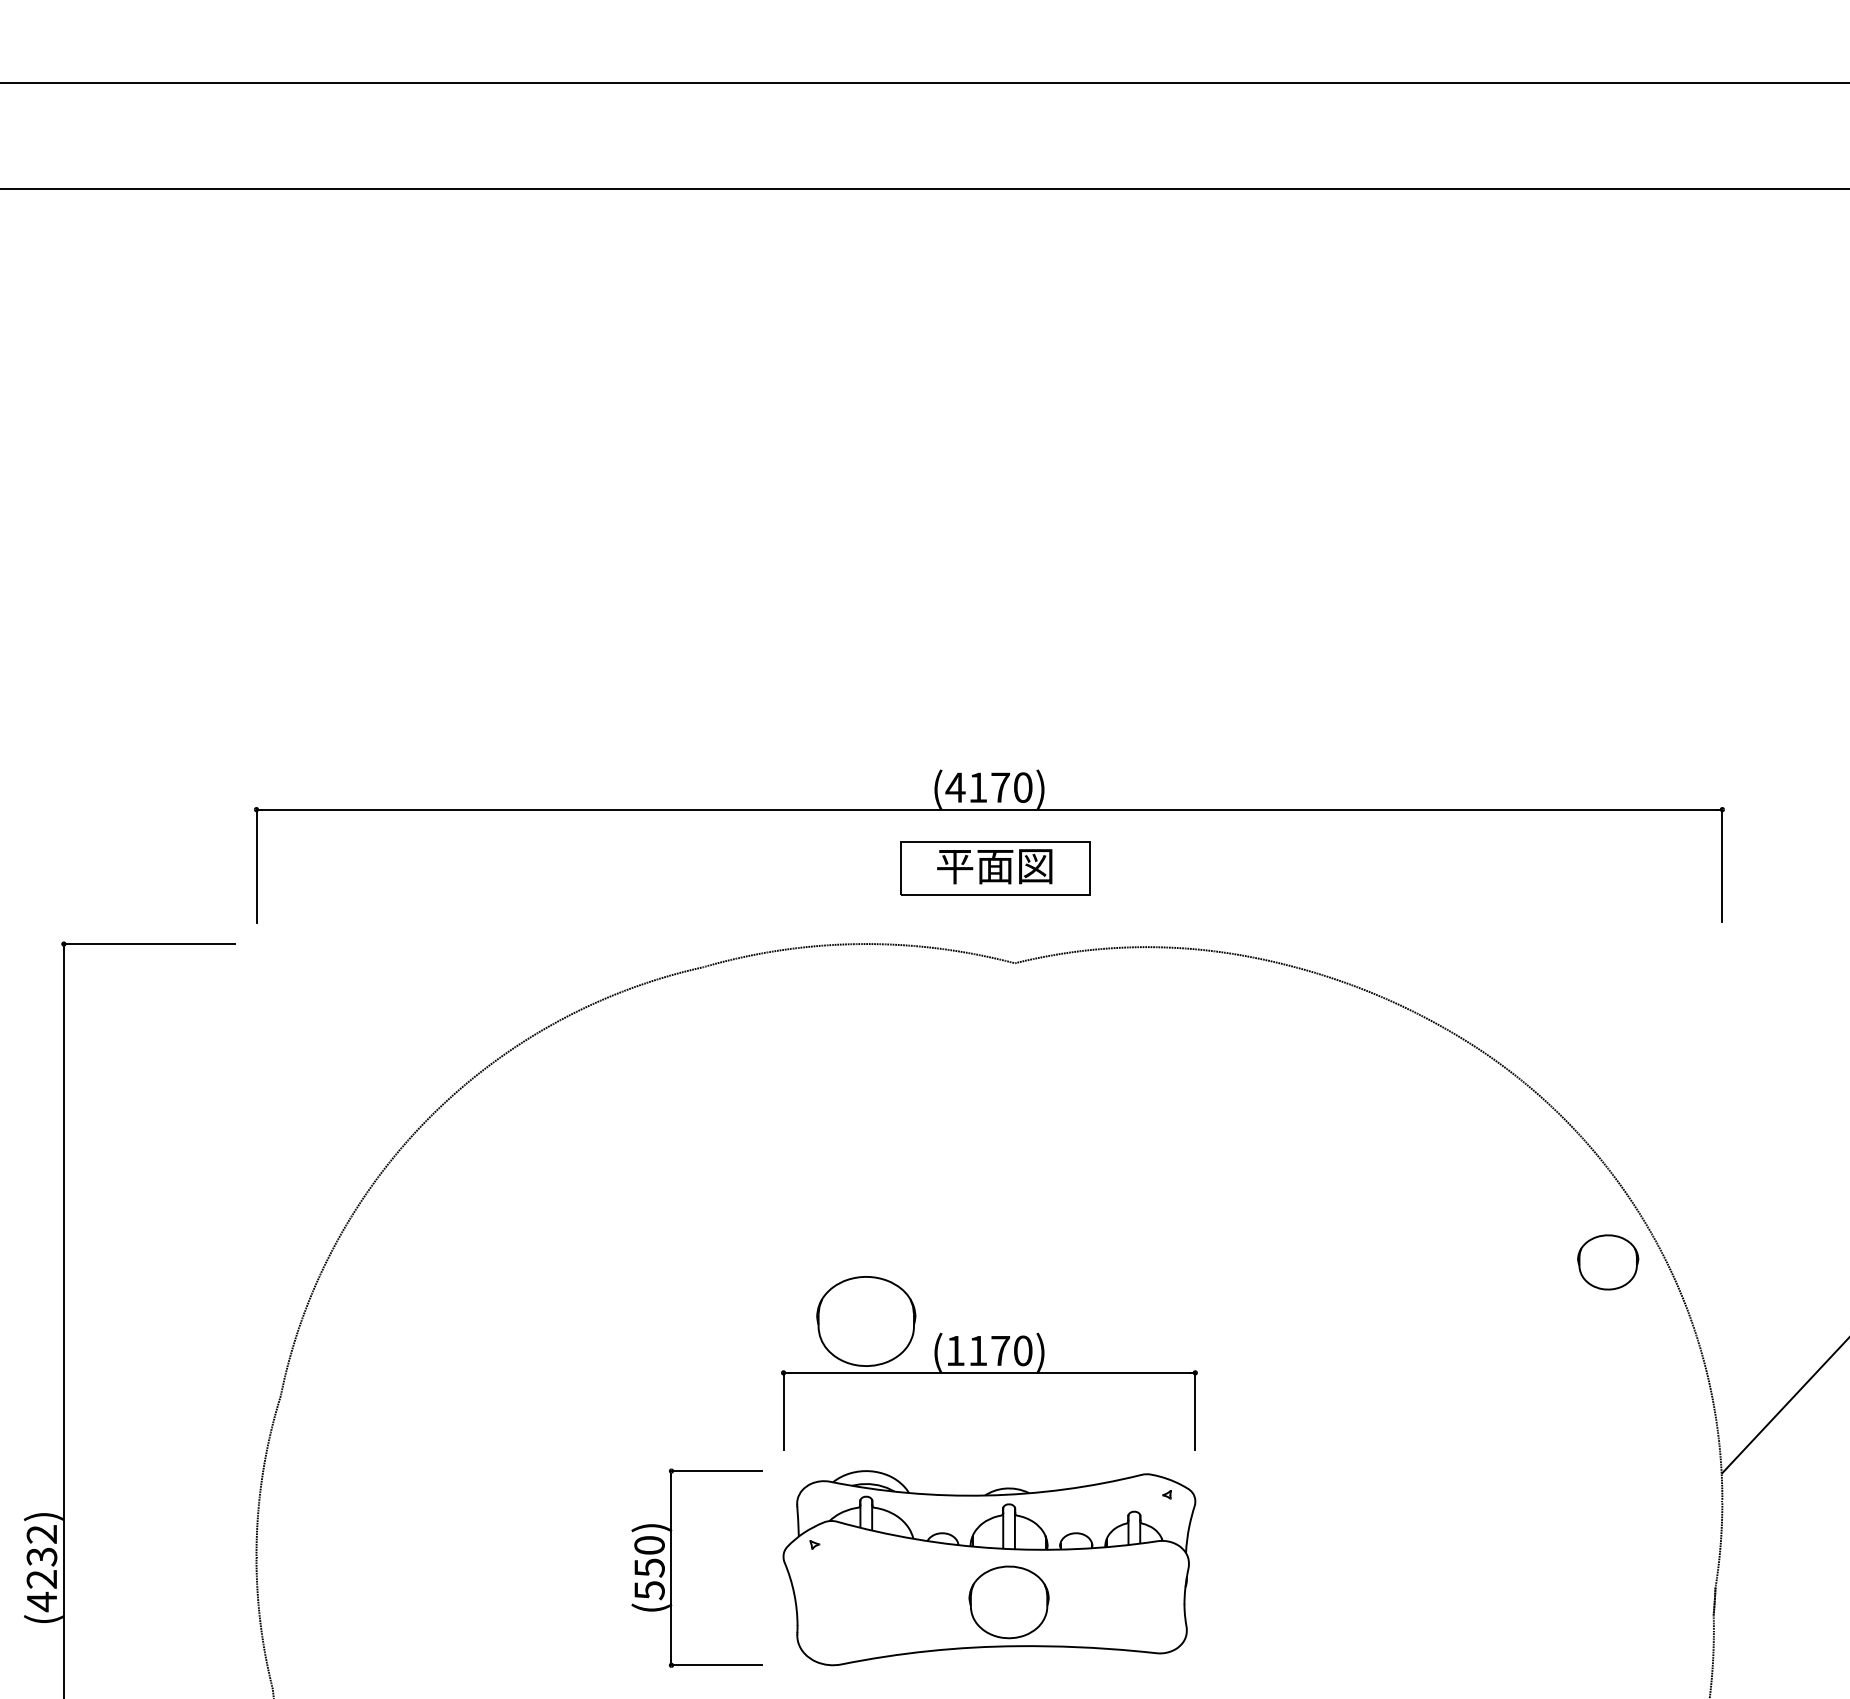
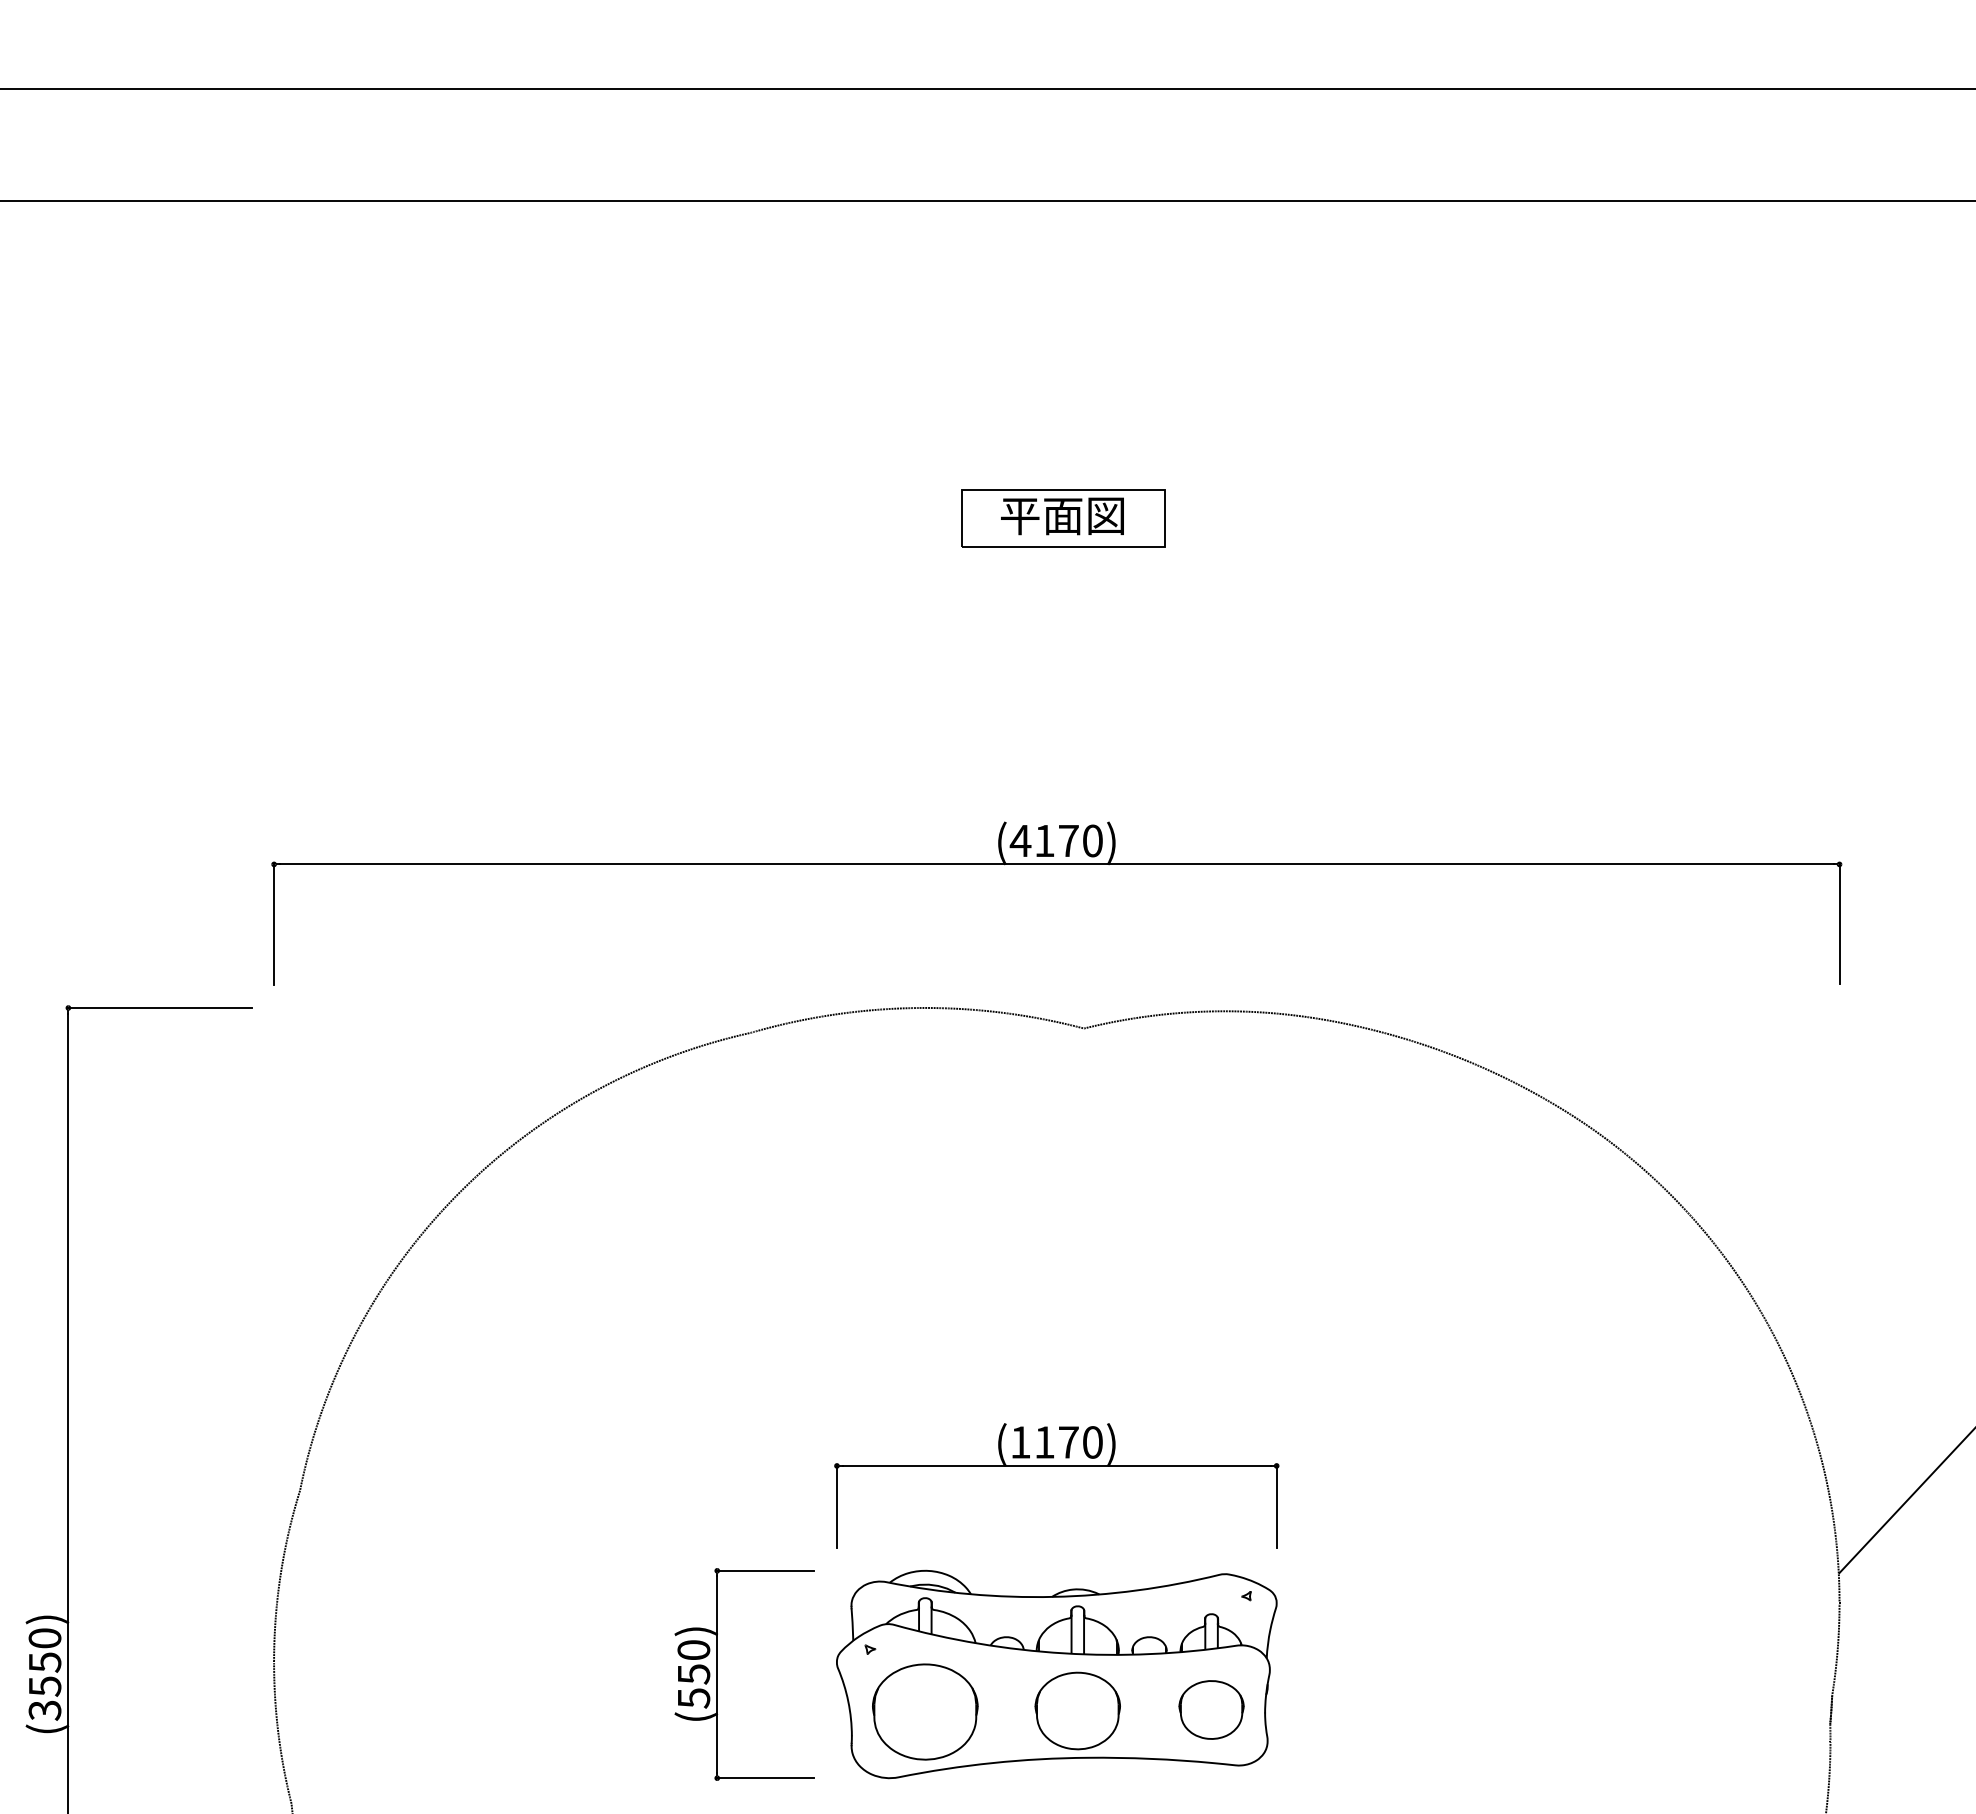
part: (995, 868) -> (1063, 518), moved
part: (1608, 1261) -> (1211, 1709), moved
part: (866, 1320) -> (925, 1711), moved
text: (41, 1568) -> (44, 1674), (4232) -> (3550)

